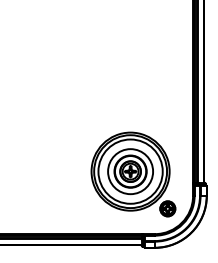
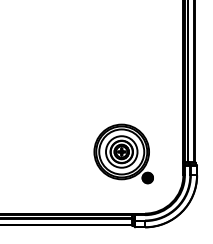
part: (133, 174) -> (123, 153), size x0.7

